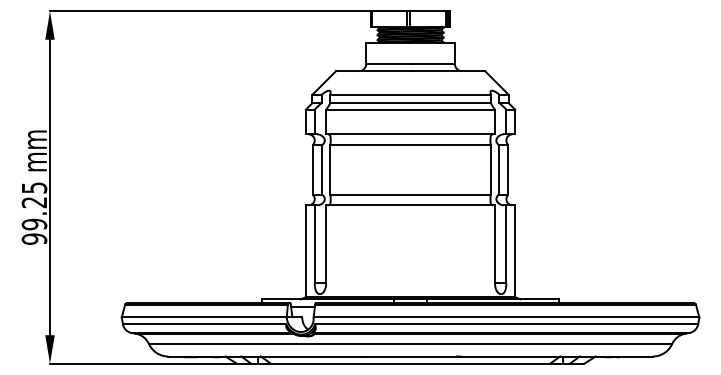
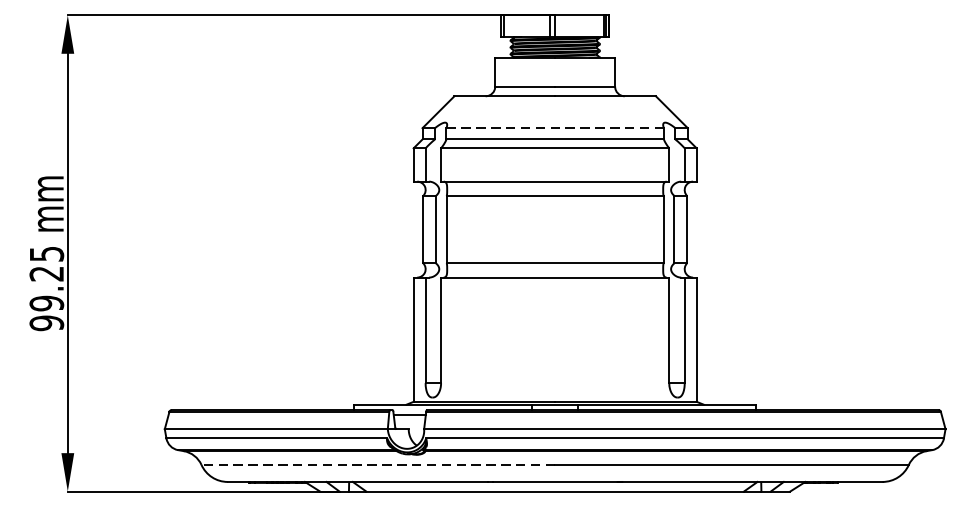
line: (411, 94) -> (556, 127), solid -> dashed
line: (279, 343) -> (378, 464), solid -> dashed

